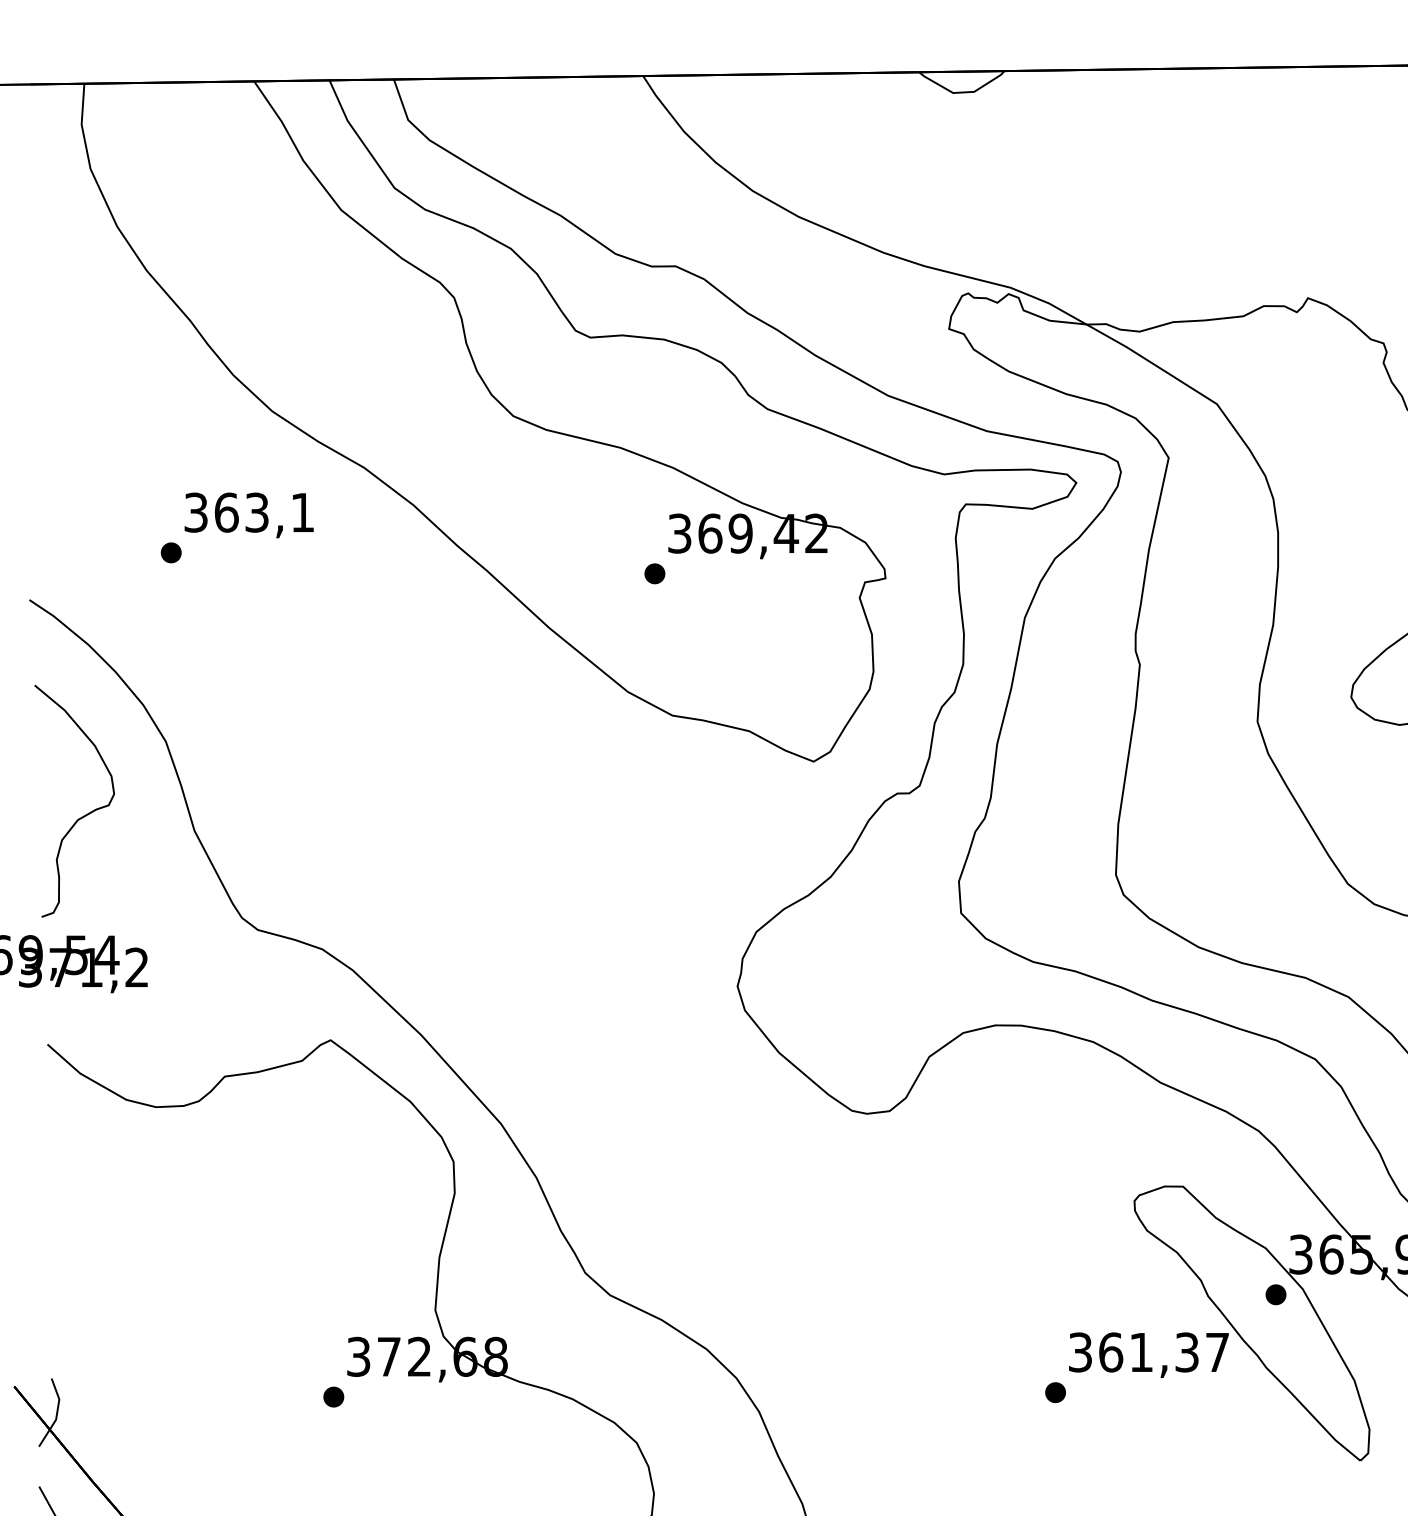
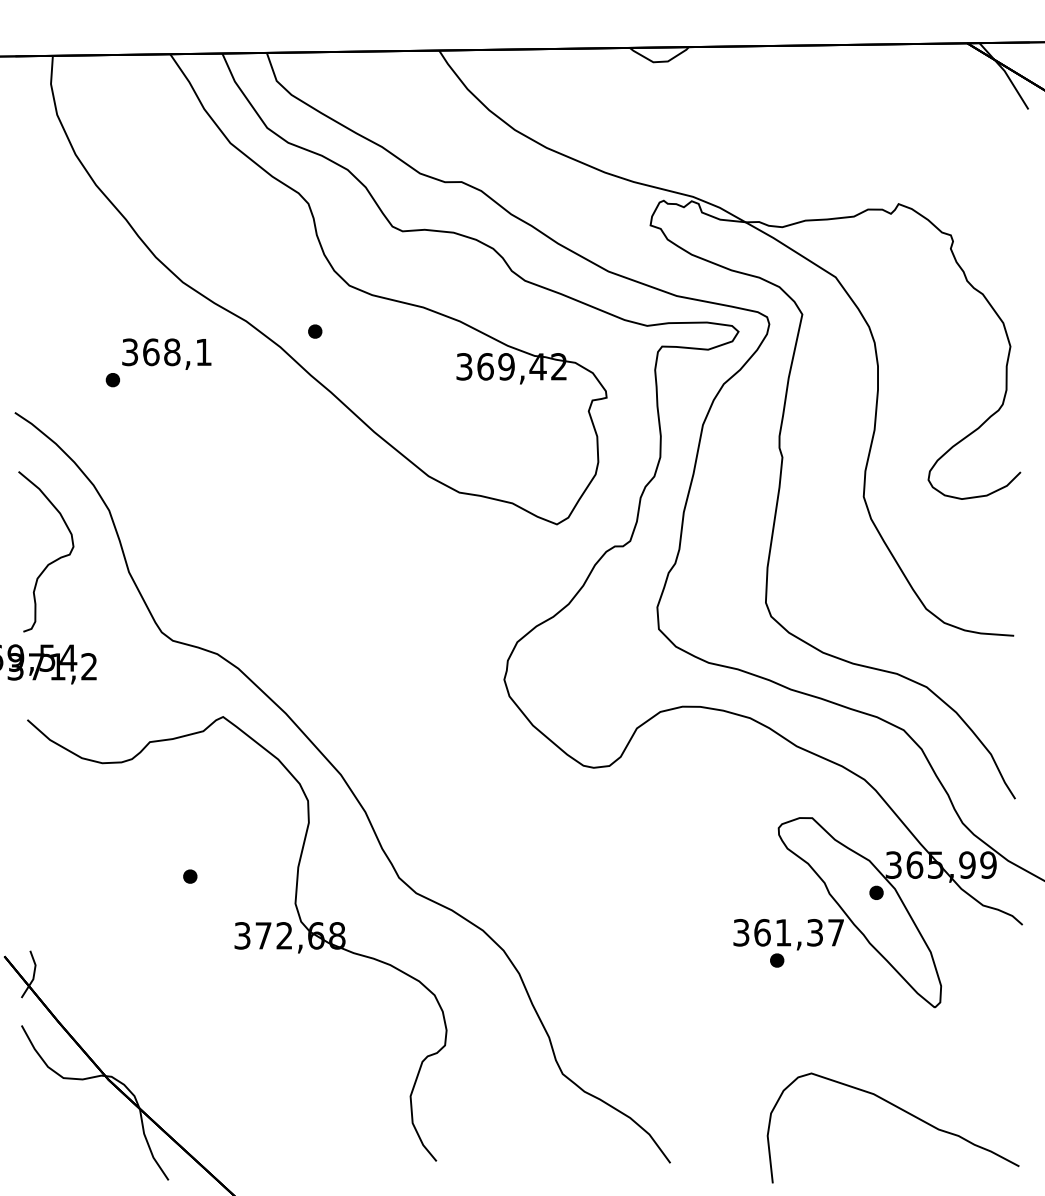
text: (257, 512) -> (172, 352), 363,1 -> 368,1
part: (655, 573) -> (315, 331), moved
part: (1056, 1392) -> (777, 960), moved
part: (334, 1396) -> (190, 876), moved

